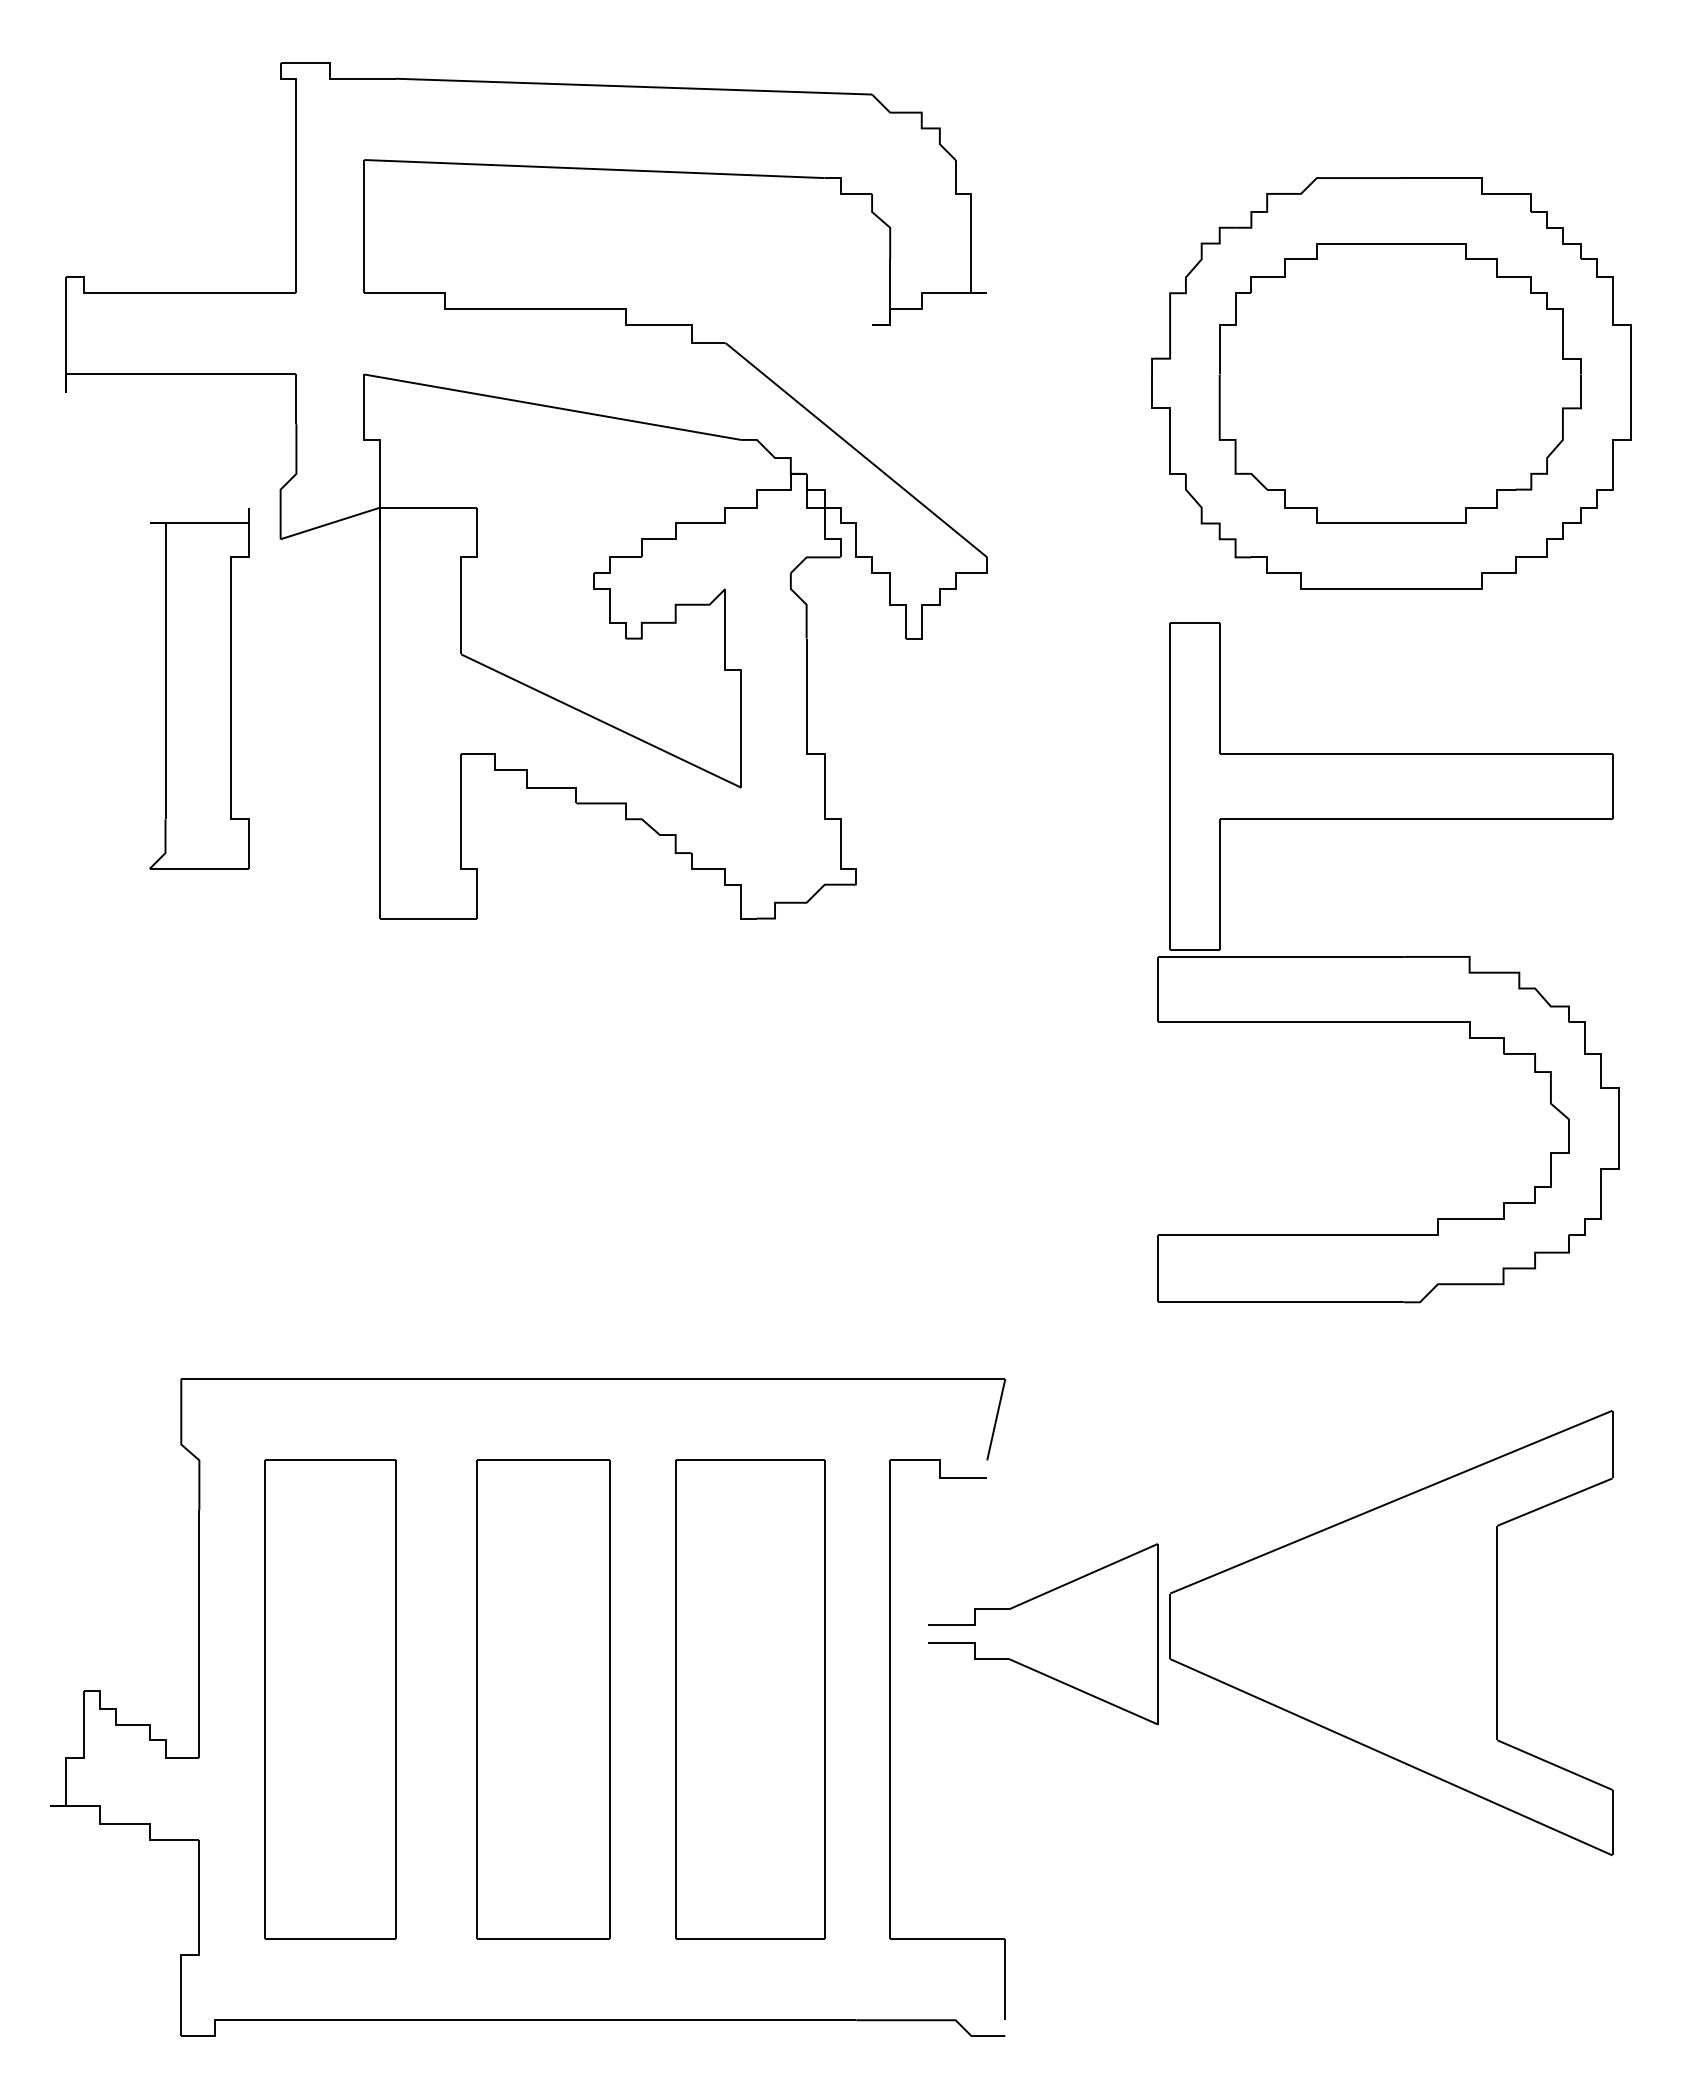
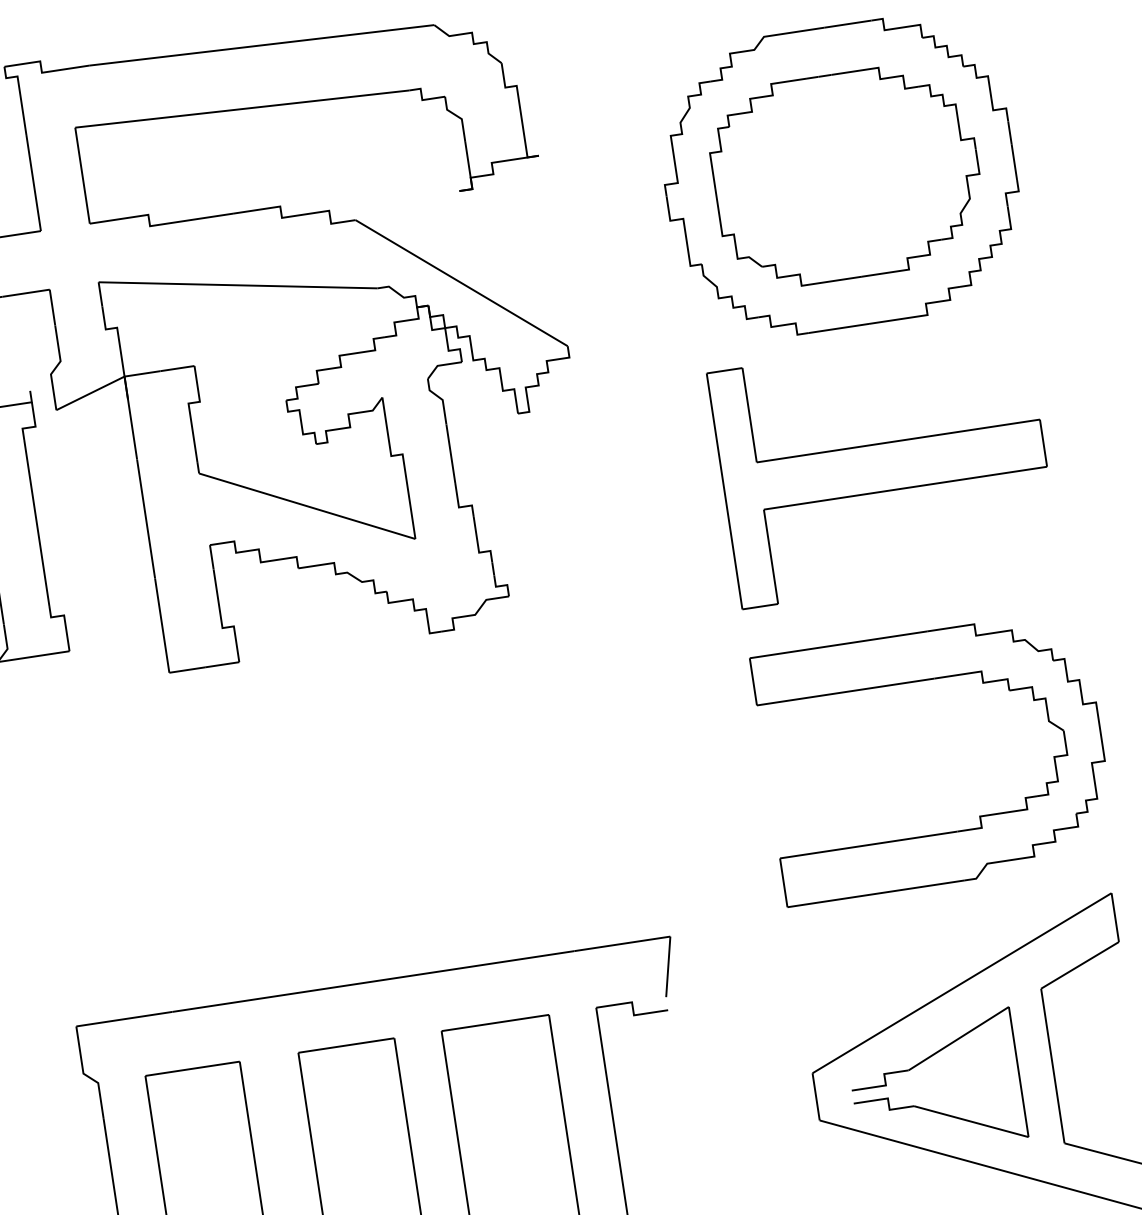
part: (1437, 1218) -> (979, 816), moved
part: (1031, 1667) -> (931, 1109), moved

